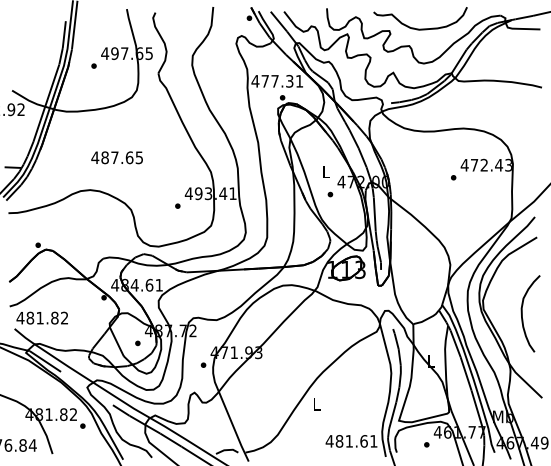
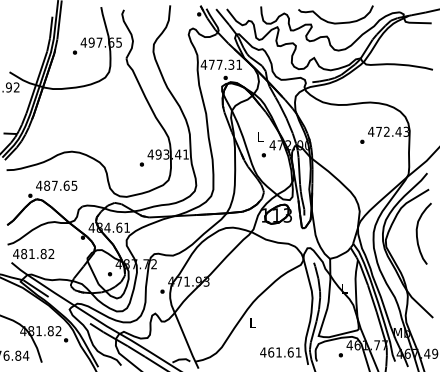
text: (116, 157) -> (56, 185), moved
curve: (522, 313) -> (417, 233), moved
text: (339, 441) -> (271, 352), 481.61 -> 461.61

